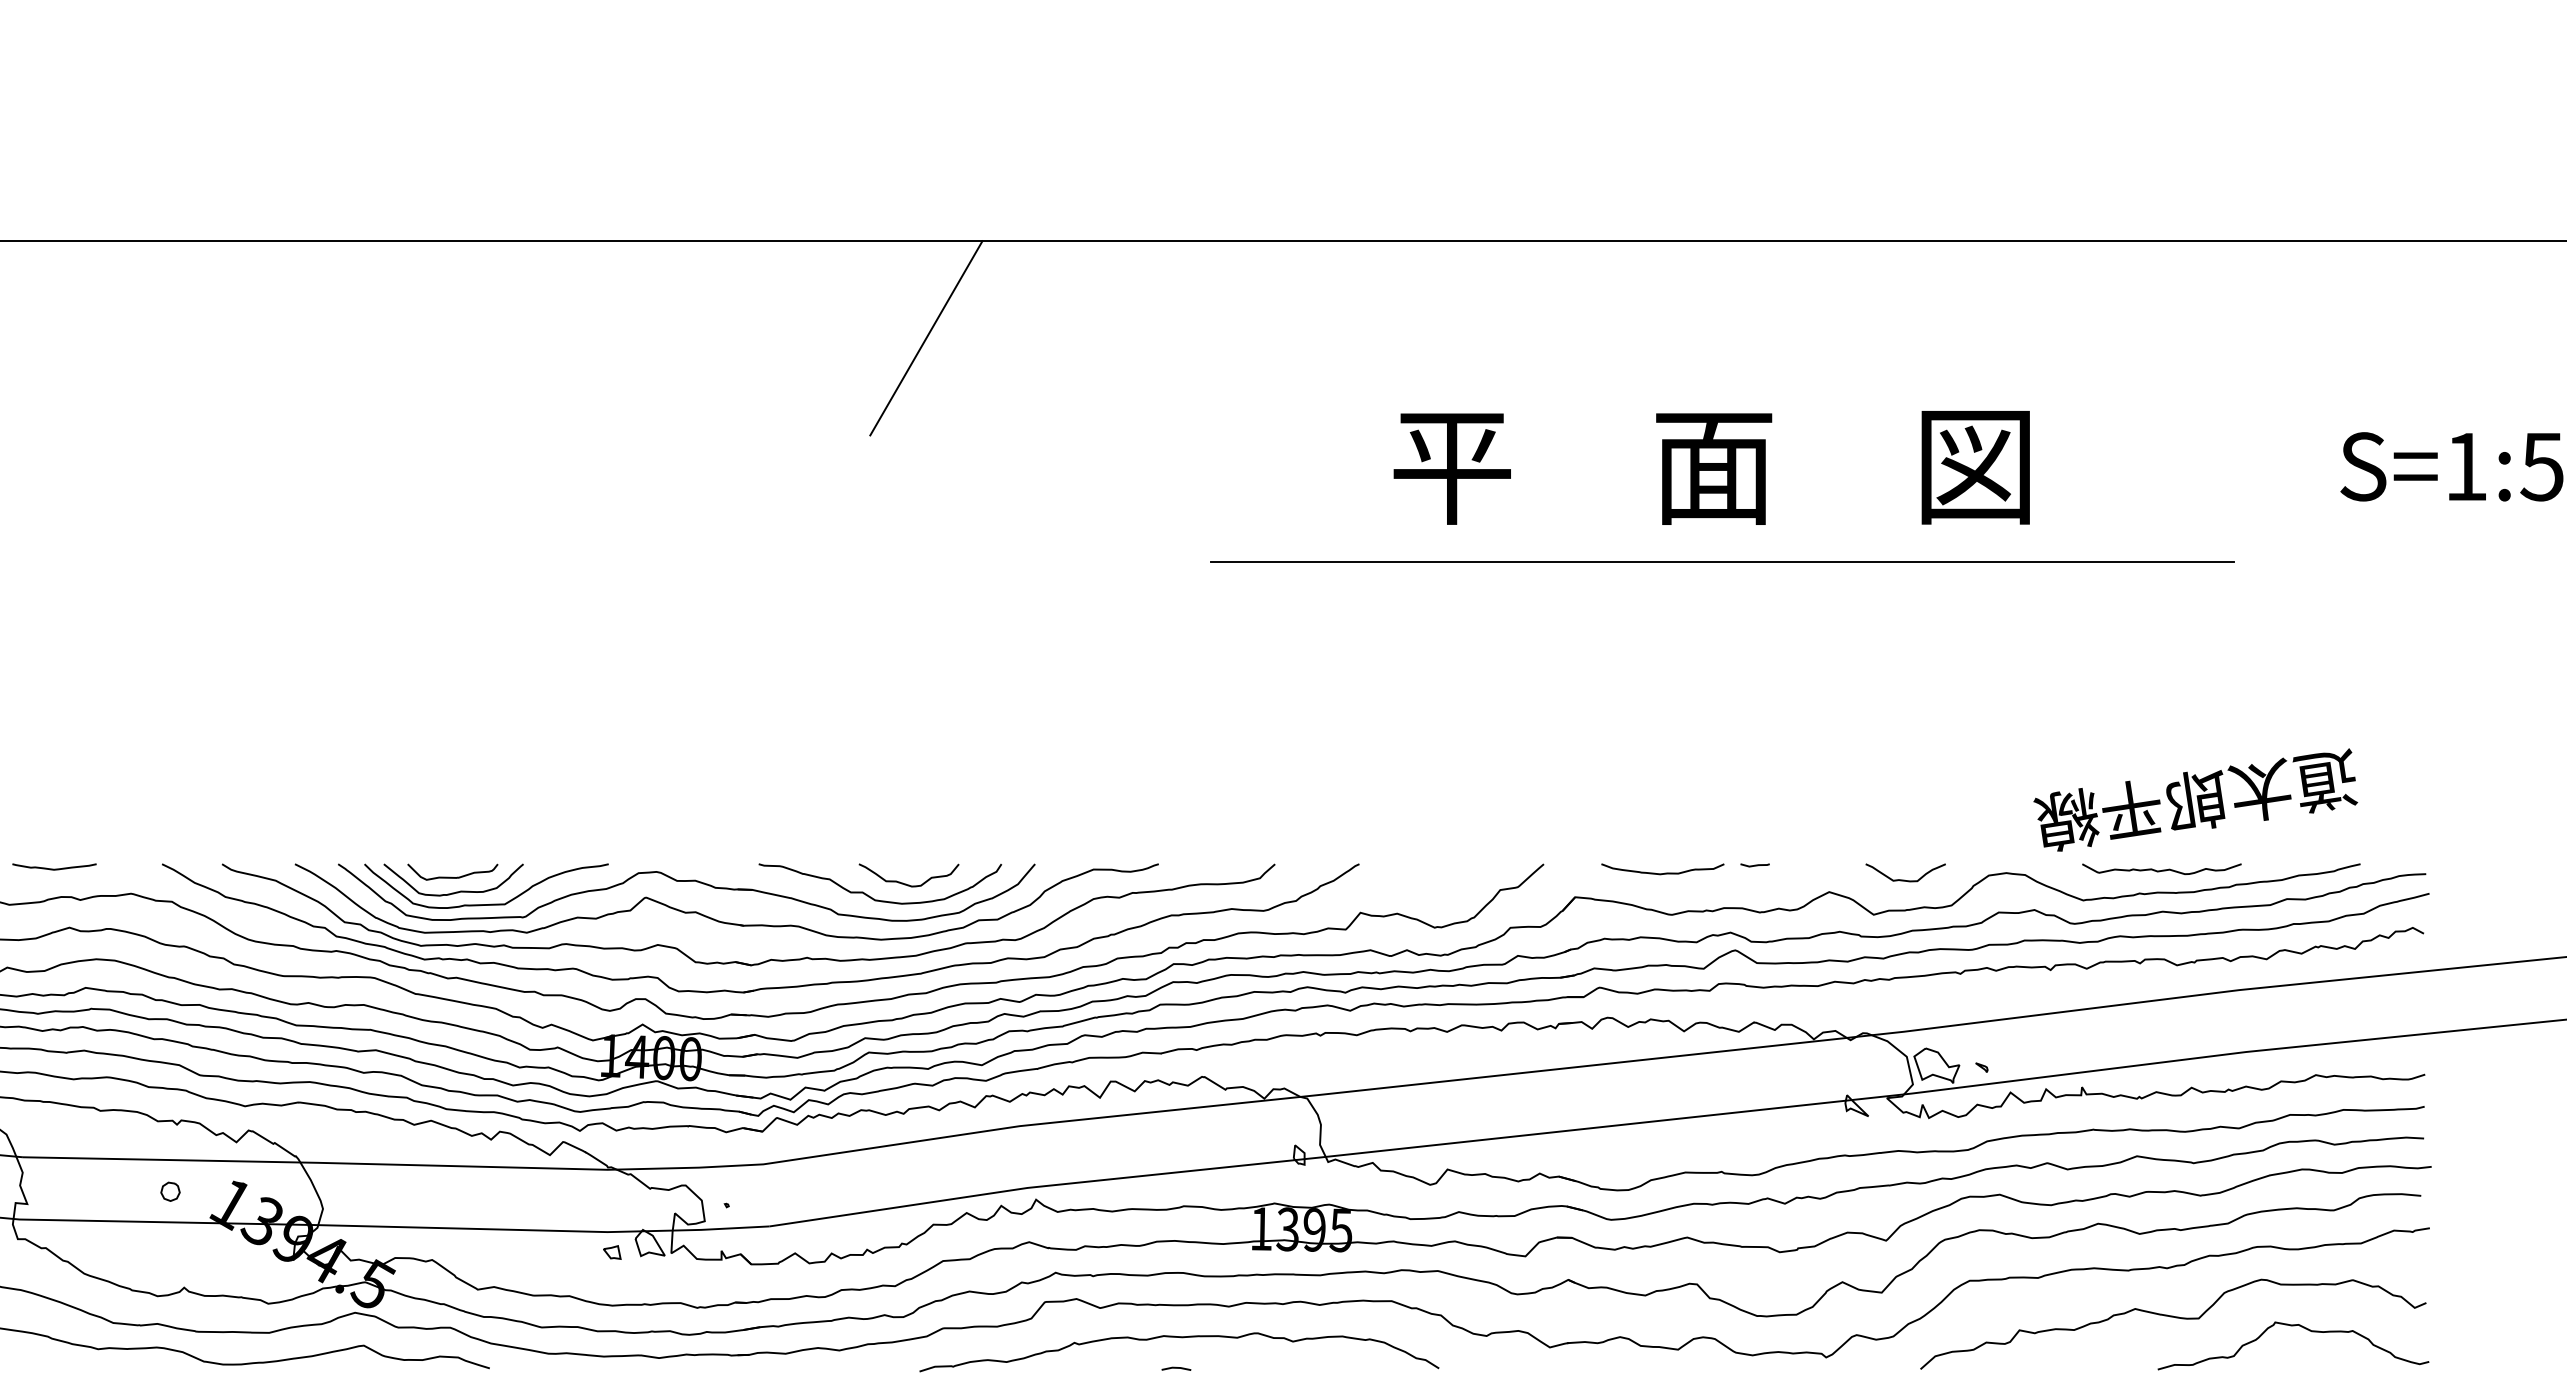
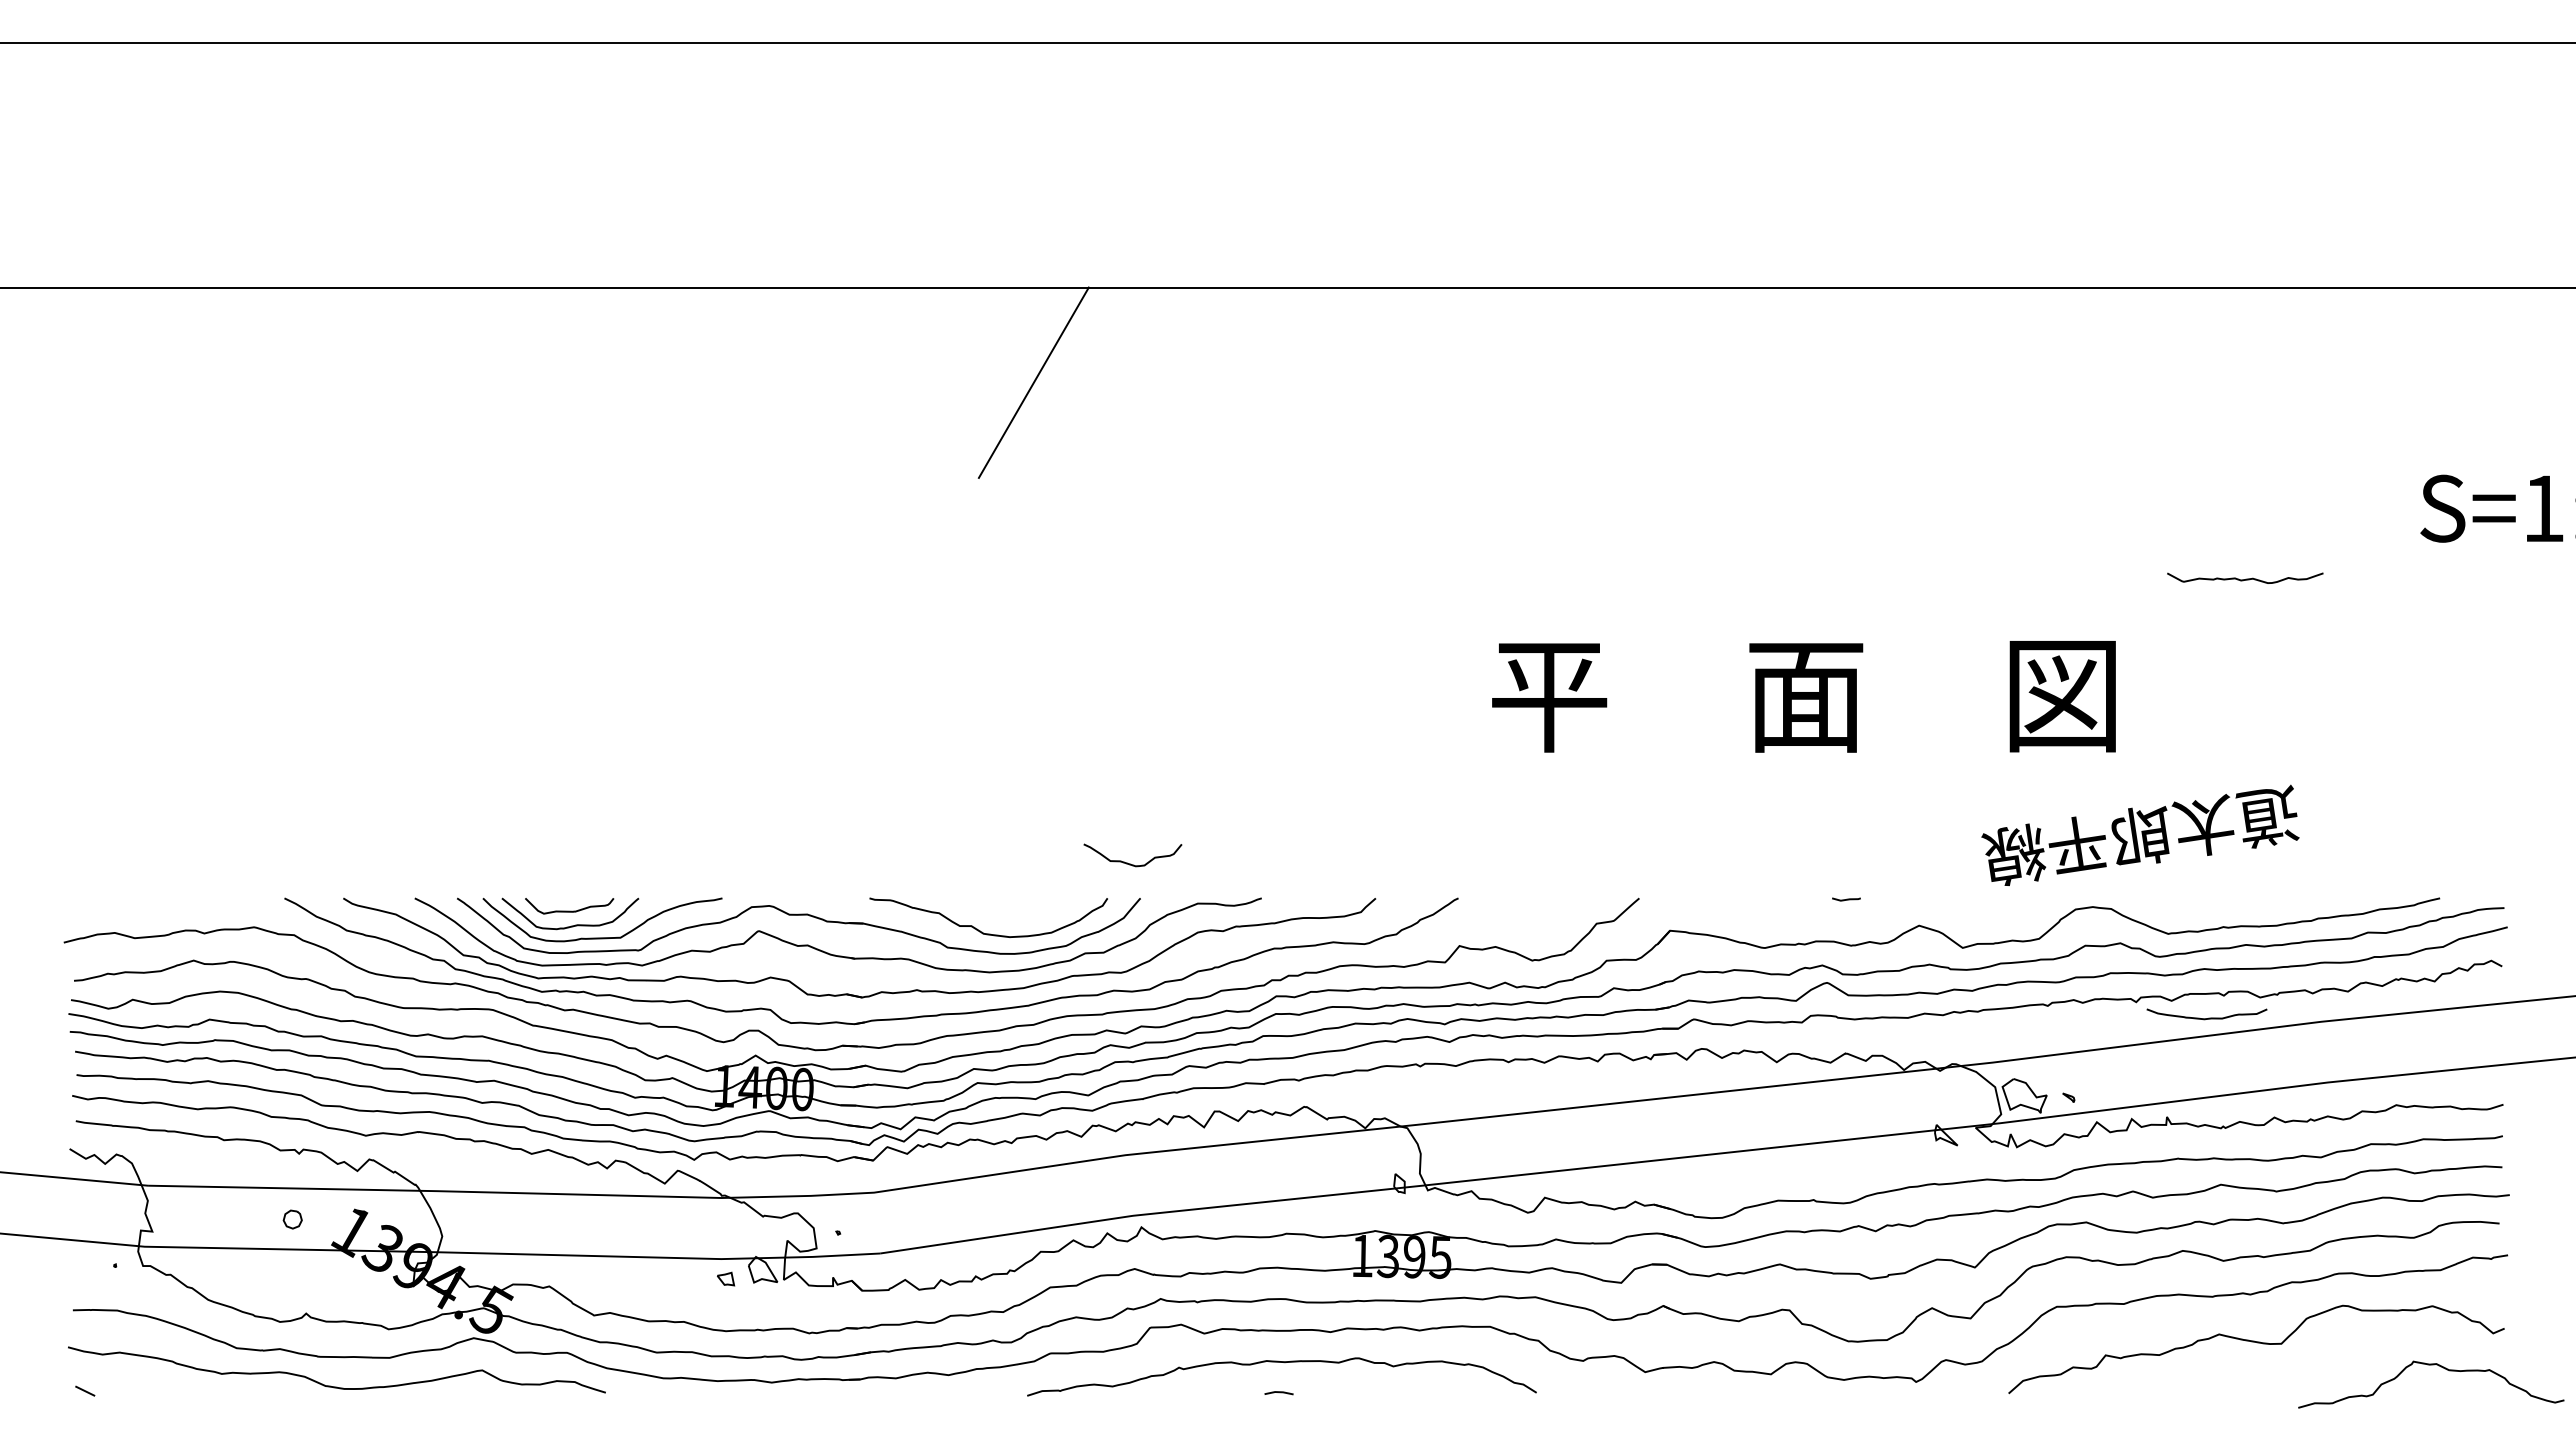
text: (1711, 467) -> (1803, 696), moved
line: (1721, 562) -> (1813, 602), removed
text: (2195, 799) -> (2140, 834), moved
curve: (53, 868) -> (178, 902), removed
curve: (2163, 869) -> (2246, 578), moved
curve: (1664, 872) -> (2208, 1017), moved
curve: (1905, 879) -> (1993, 913), removed
curve: (906, 883) -> (1130, 863), moved
curve: (2293, 1326) -> (2431, 1365), moved

